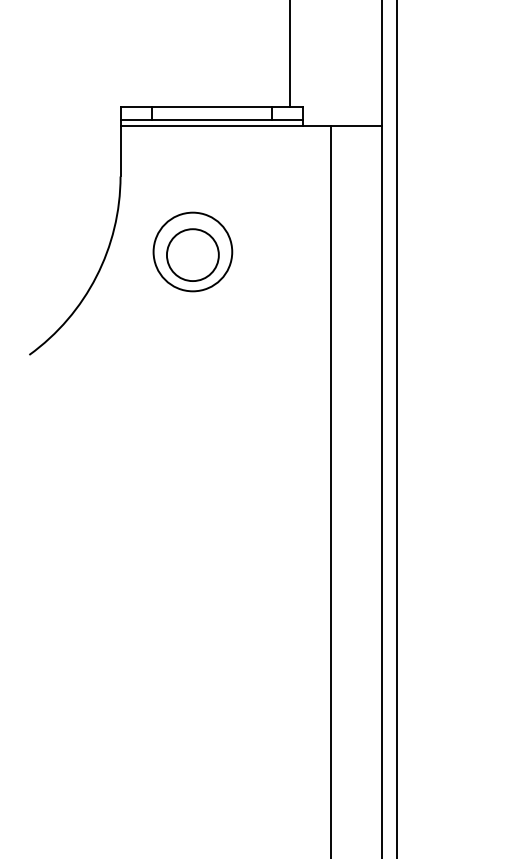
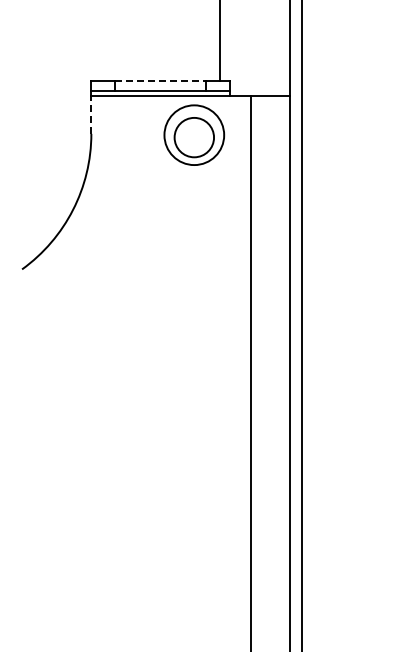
line: (212, 107) -> (161, 81), solid -> dashed
line: (120, 150) -> (91, 114), solid -> dashed
part: (193, 251) -> (194, 134), moved

